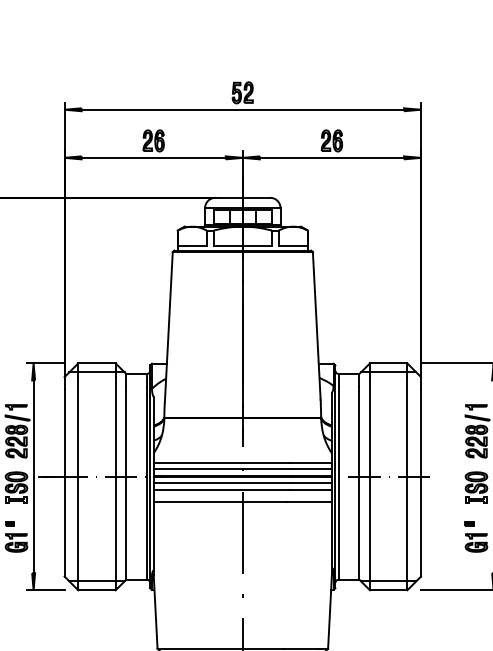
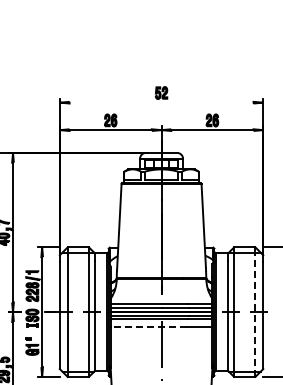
line: (242, 109) -> (161, 102), removed
line: (407, 484) -> (255, 316), solid -> dashed
line: (219, 501) -> (148, 326), solid -> dashed

